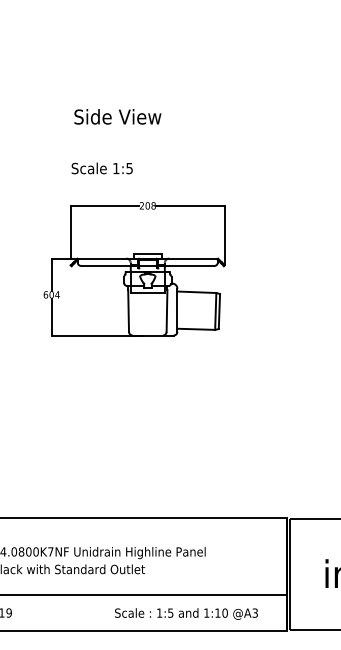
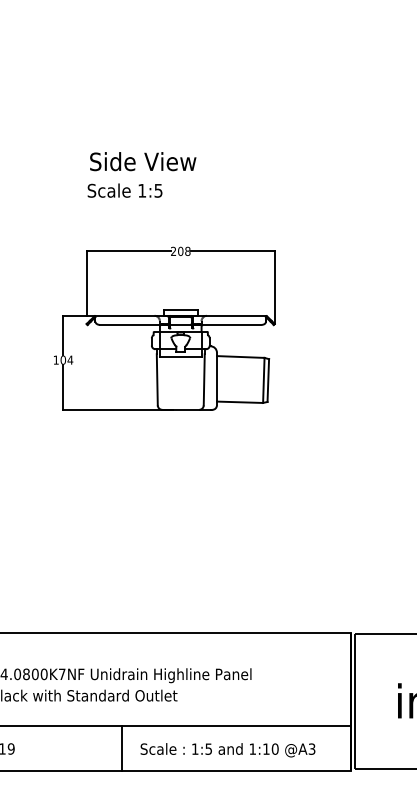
text: (118, 116) -> (143, 161), moved
text: (101, 168) -> (124, 190), moved
text: (45, 294) -> (55, 359), 604 -> 104
line: (99, 612) -> (121, 748), added

